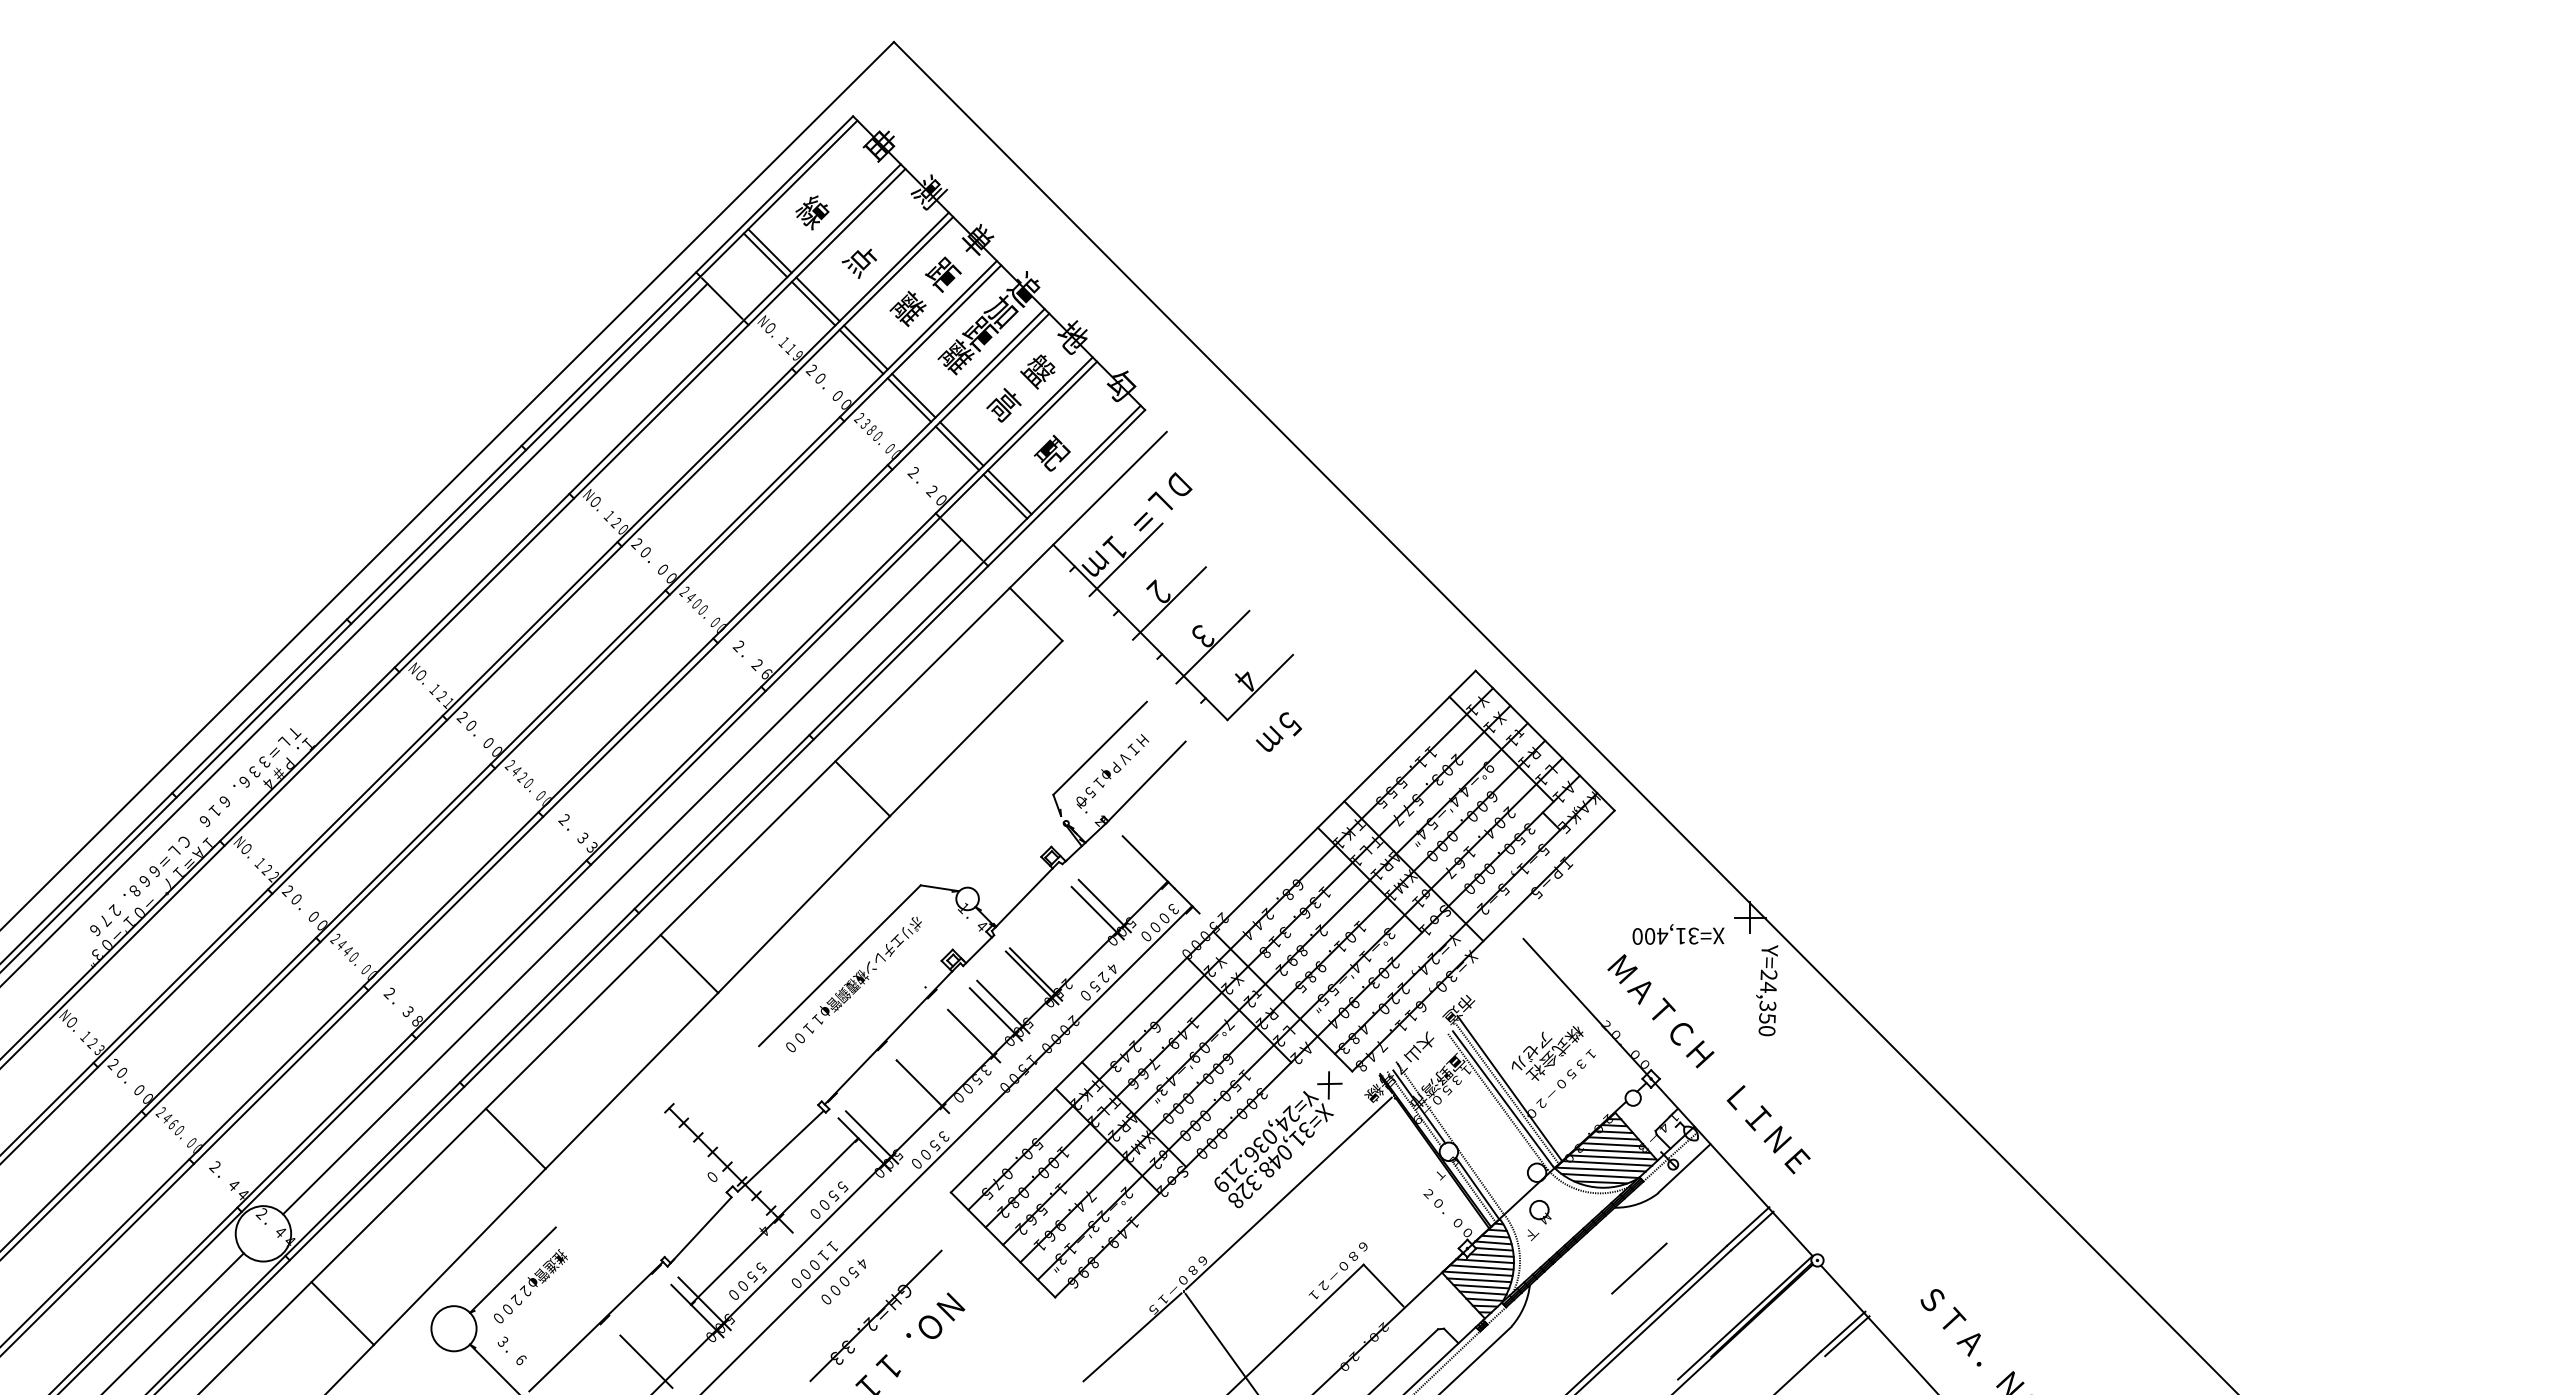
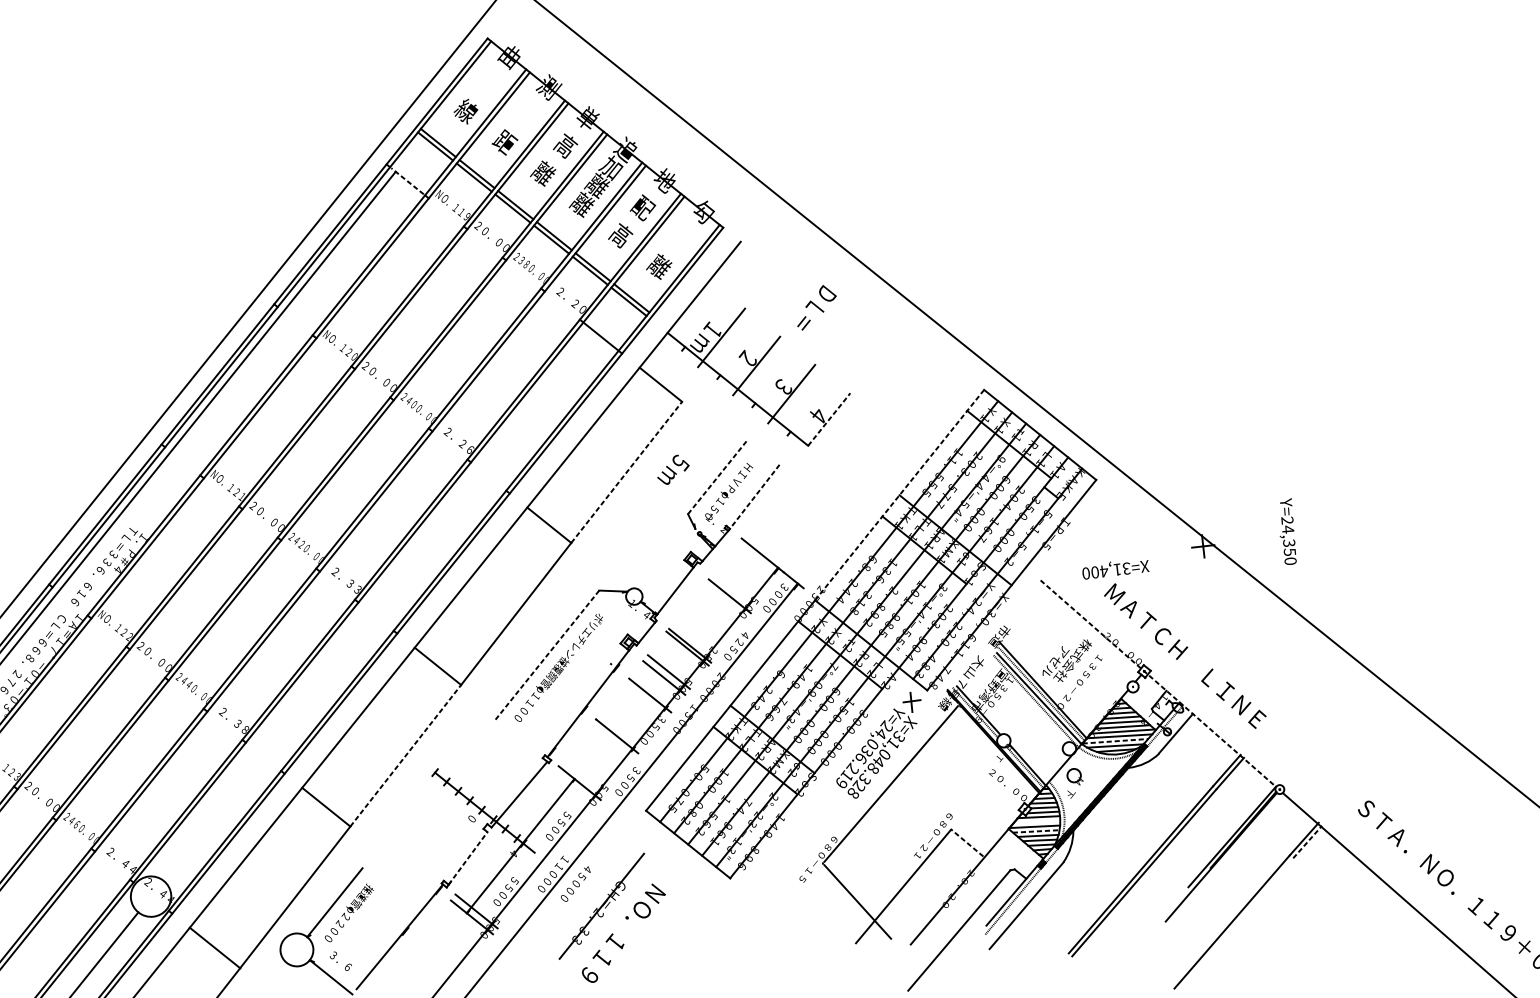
text: (860, 260) -> (504, 142), 点 -> 距
text: (942, 274) -> (565, 145), 距 -> 高
line: (721, 298) -> (407, 181), solid -> dashed
text: (979, 333) -> (596, 185), 距 -> 離
text: (1038, 370) -> (642, 207), 盤 -> 配
text: (1051, 452) -> (658, 266), 配 -> 離
text: (1162, 501) -> (816, 307), moved
line: (1260, 687) -> (829, 419), solid -> dashed
line: (976, 728) -> (626, 472), solid -> dashed
text: (1278, 731) -> (672, 469), moved
line: (1100, 748) -> (718, 476), solid -> dashed
line: (1146, 782) -> (754, 497), solid -> dashed
line: (1344, 801) -> (899, 495), solid -> dashed
line: (622, 876) -> (382, 608), removed
line: (1104, 905) -> (734, 590), removed
text: (1678, 934) -> (1115, 568), moved
line: (839, 965) -> (546, 655), solid -> dashed
text: (1767, 990) -> (1287, 531), moved
line: (632, 1080) -> (406, 755), solid -> dashed
line: (1668, 1097) -> (1158, 683), solid -> dashed
line: (871, 1137) -> (584, 777), removed
line: (1449, 1138) -> (1003, 731), removed
line: (1601, 1169) -> (1115, 741), solid -> dashed
line: (701, 1230) -> (468, 858), solid -> dashed
line: (1481, 1267) -> (1036, 822), removed
line: (1639, 1268) -> (1151, 809), removed
line: (1479, 1280) -> (1036, 831), solid -> dashed
line: (1383, 1285) -> (967, 843), solid -> dashed
line: (1847, 1336) -> (1307, 842), solid -> dashed
line: (1132, 1337) -> (789, 901), removed
line: (646, 1361) -> (439, 958), removed

